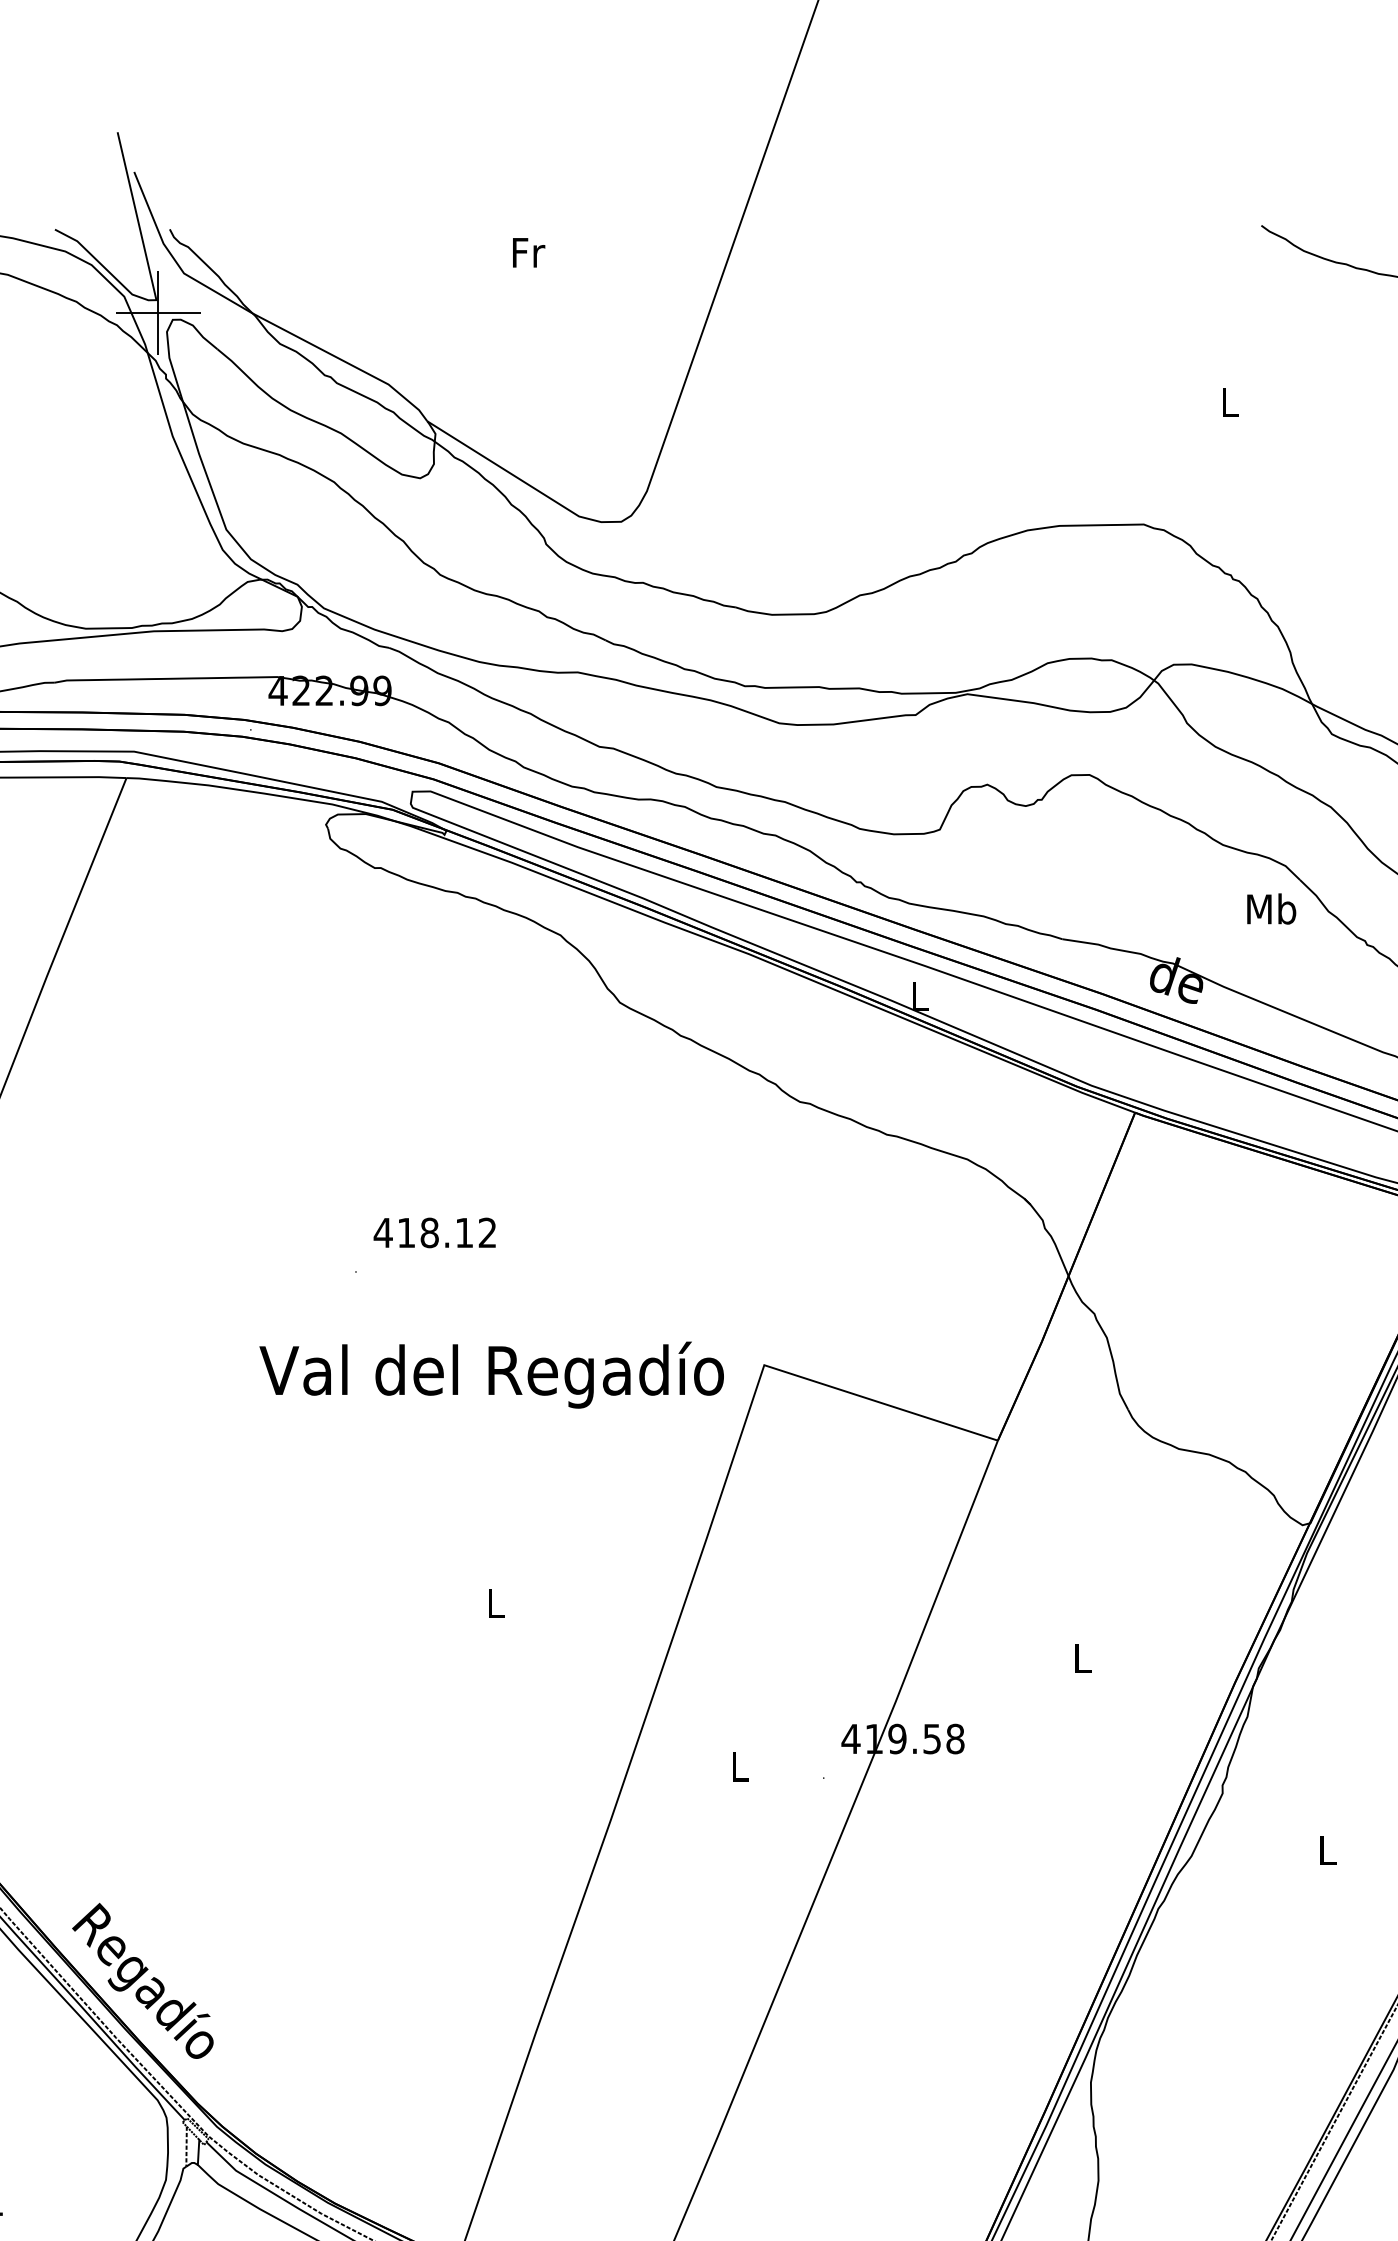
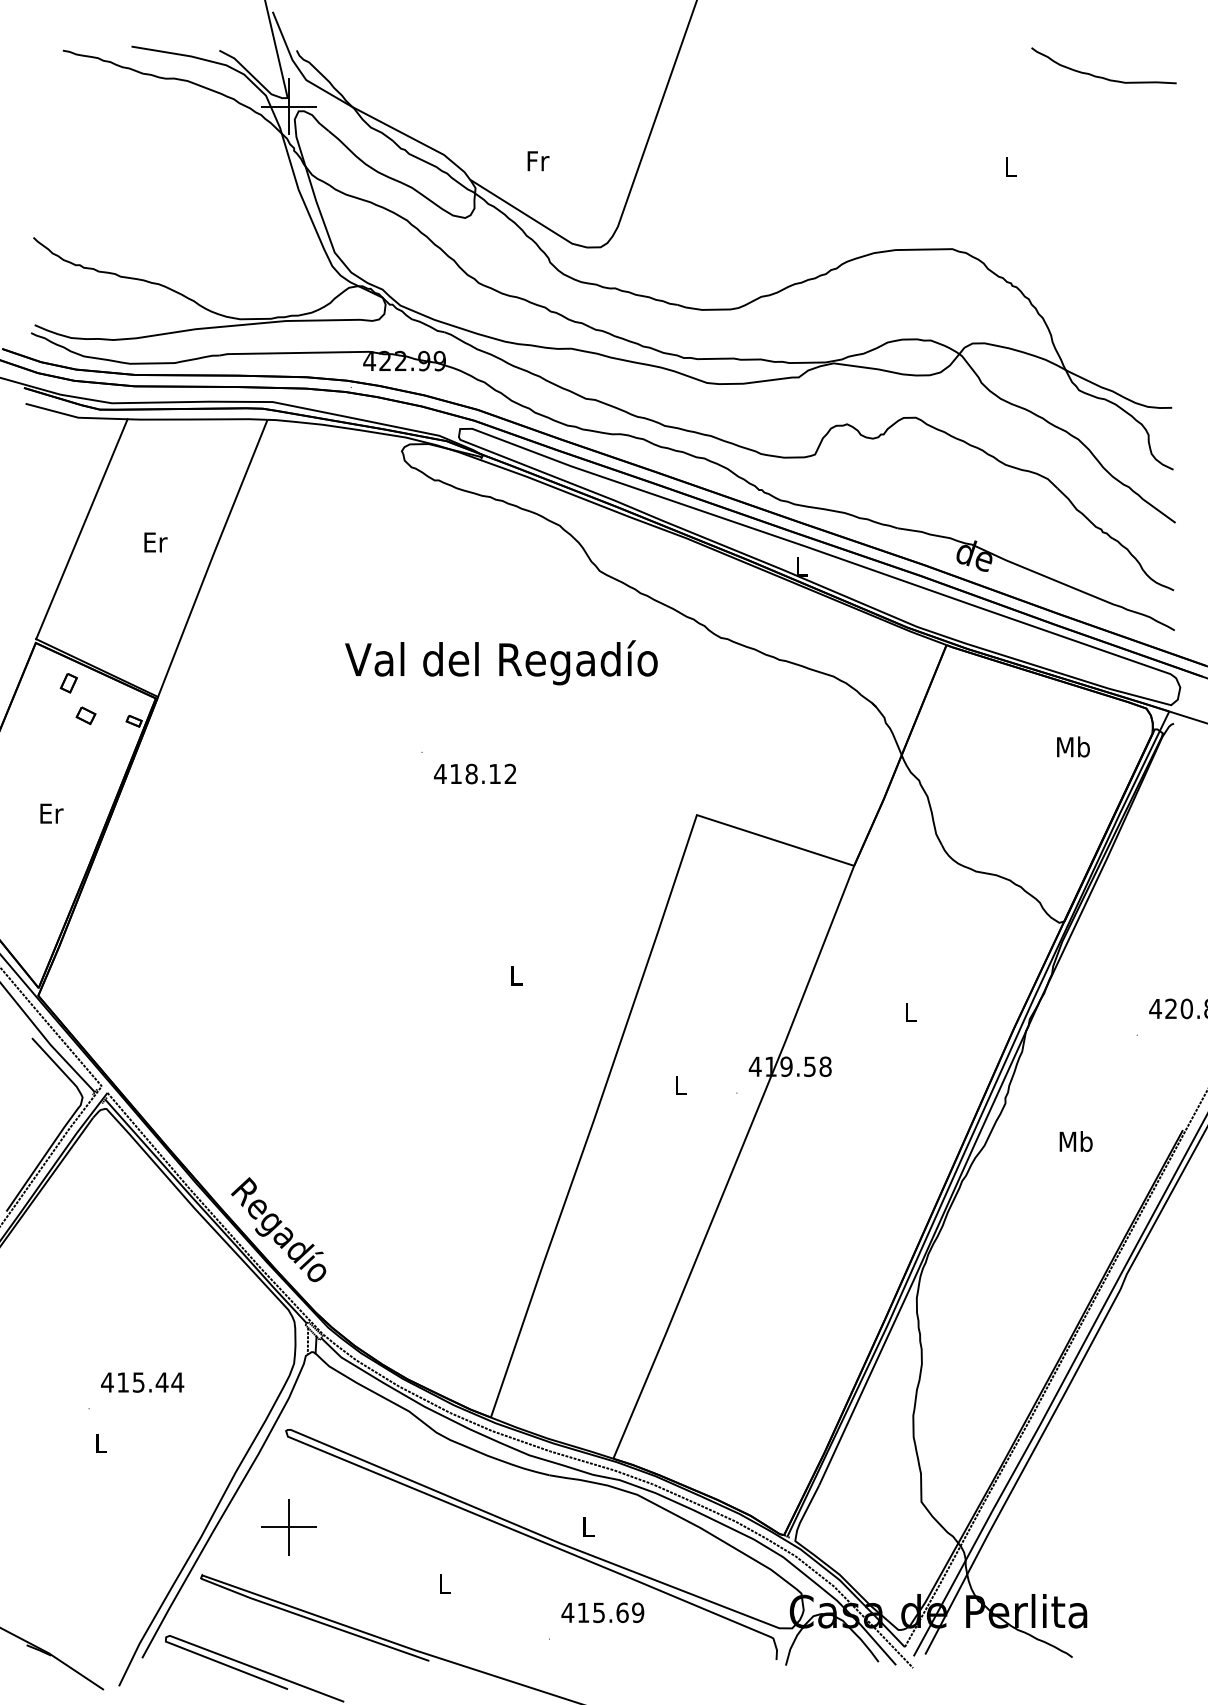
text: (528, 253) -> (538, 161), moved
text: (1271, 908) -> (1073, 746), moved
text: (433, 1232) -> (474, 773), moved
text: (491, 1374) -> (501, 662), moved
text: (1326, 1850) -> (1075, 1141), L -> Mb

